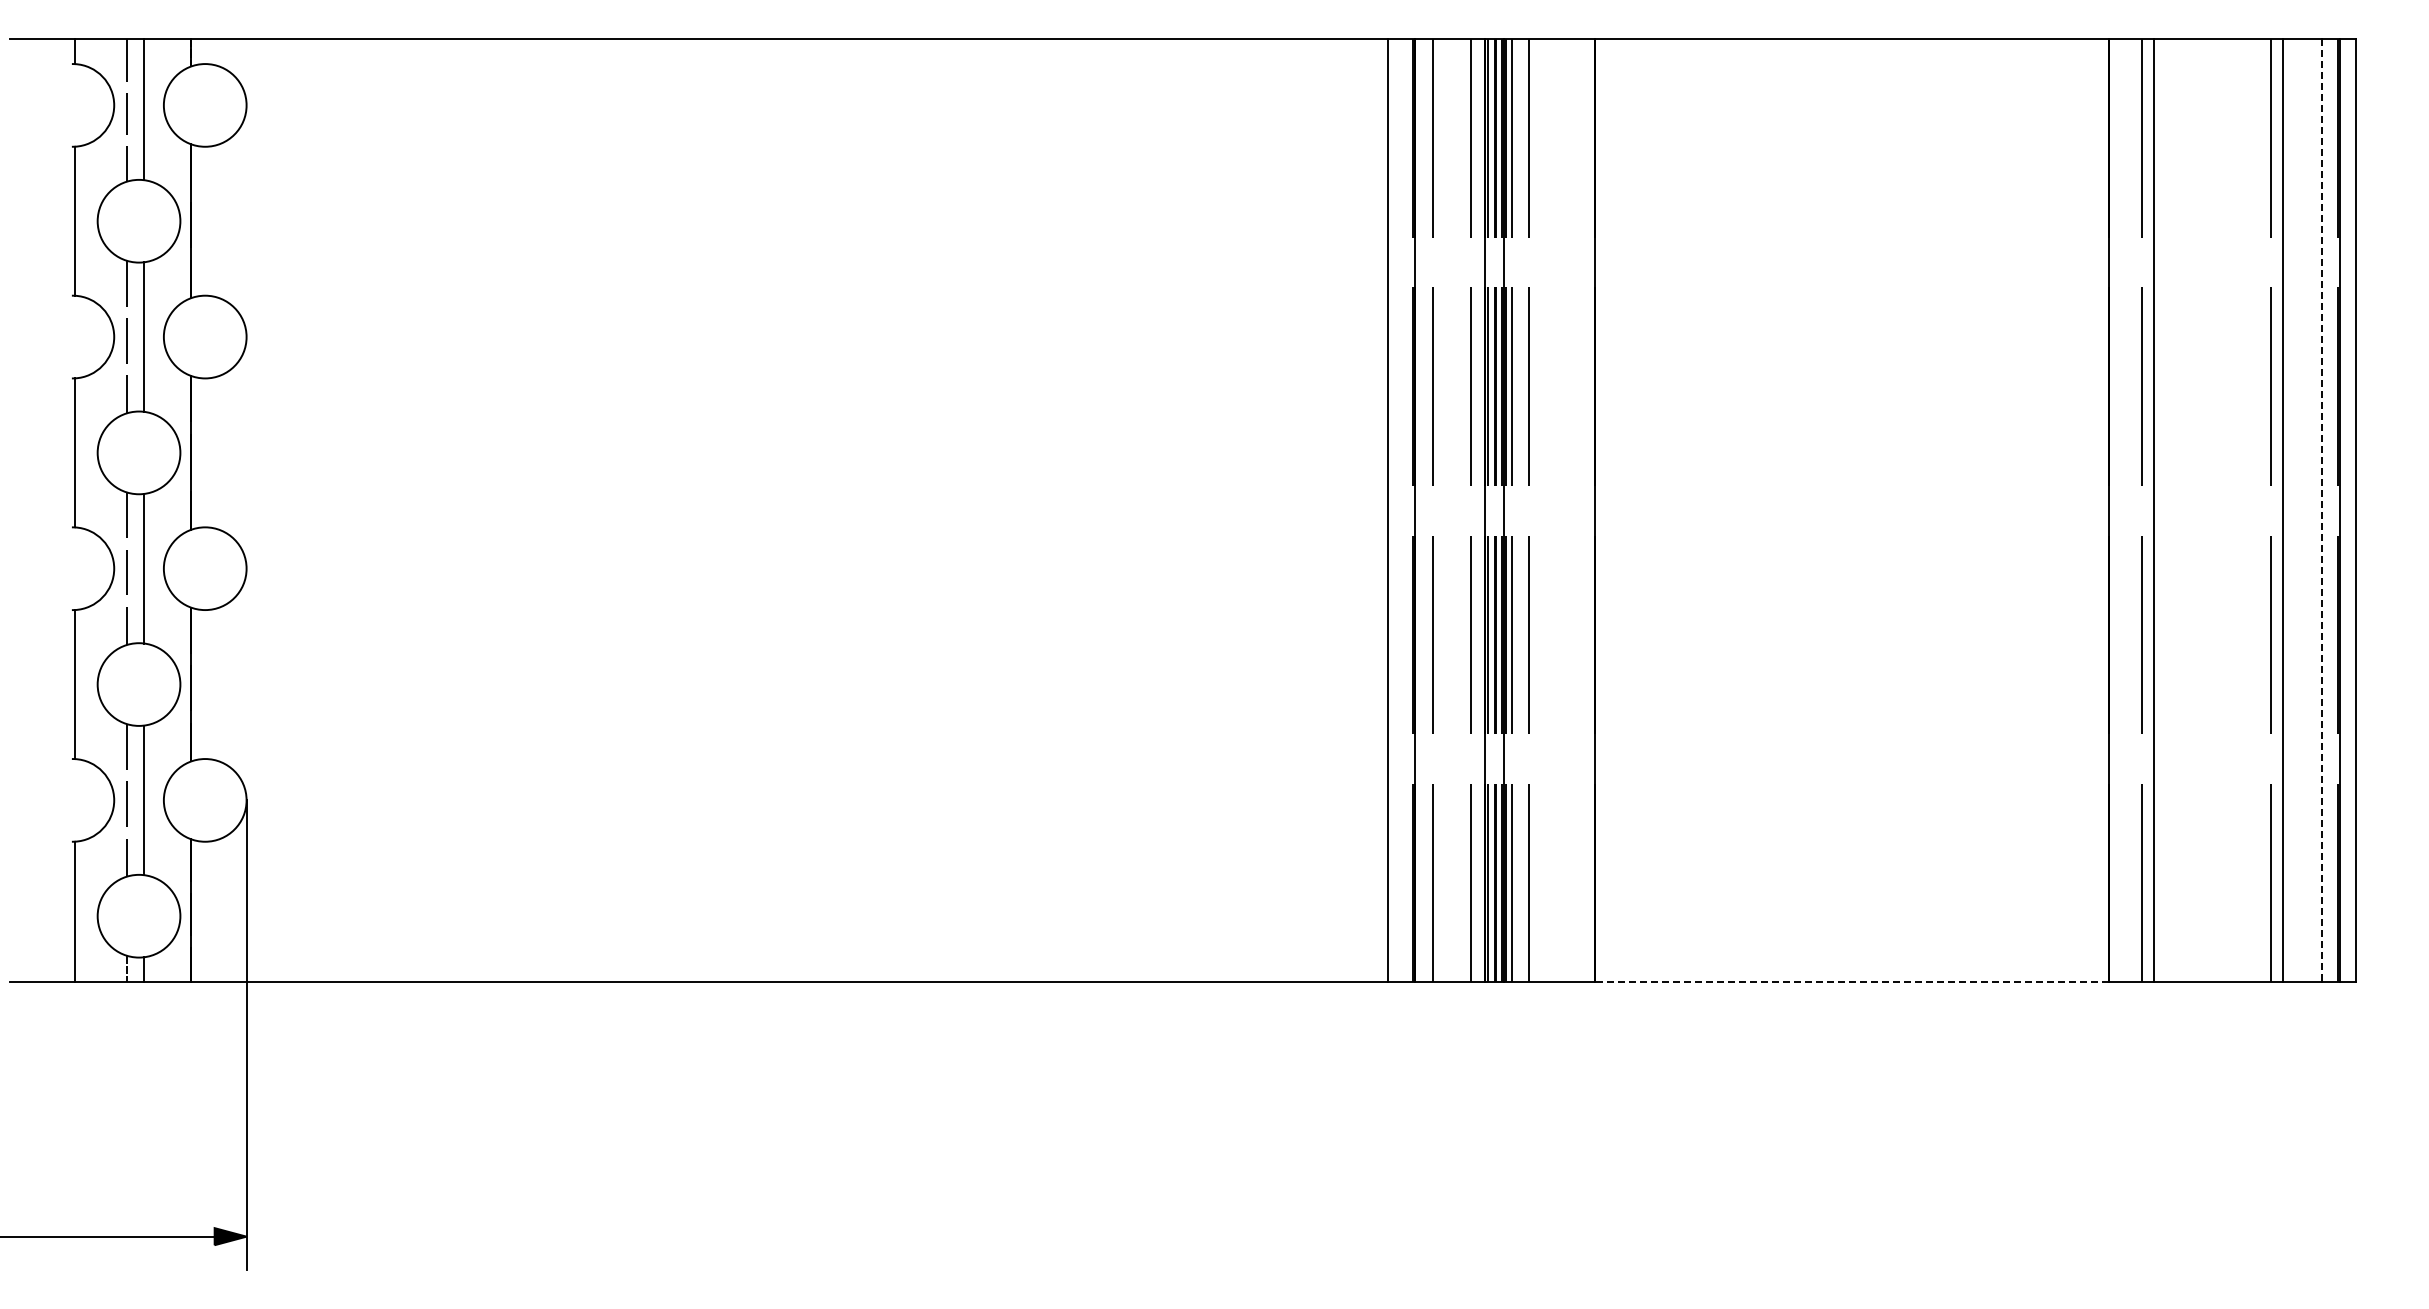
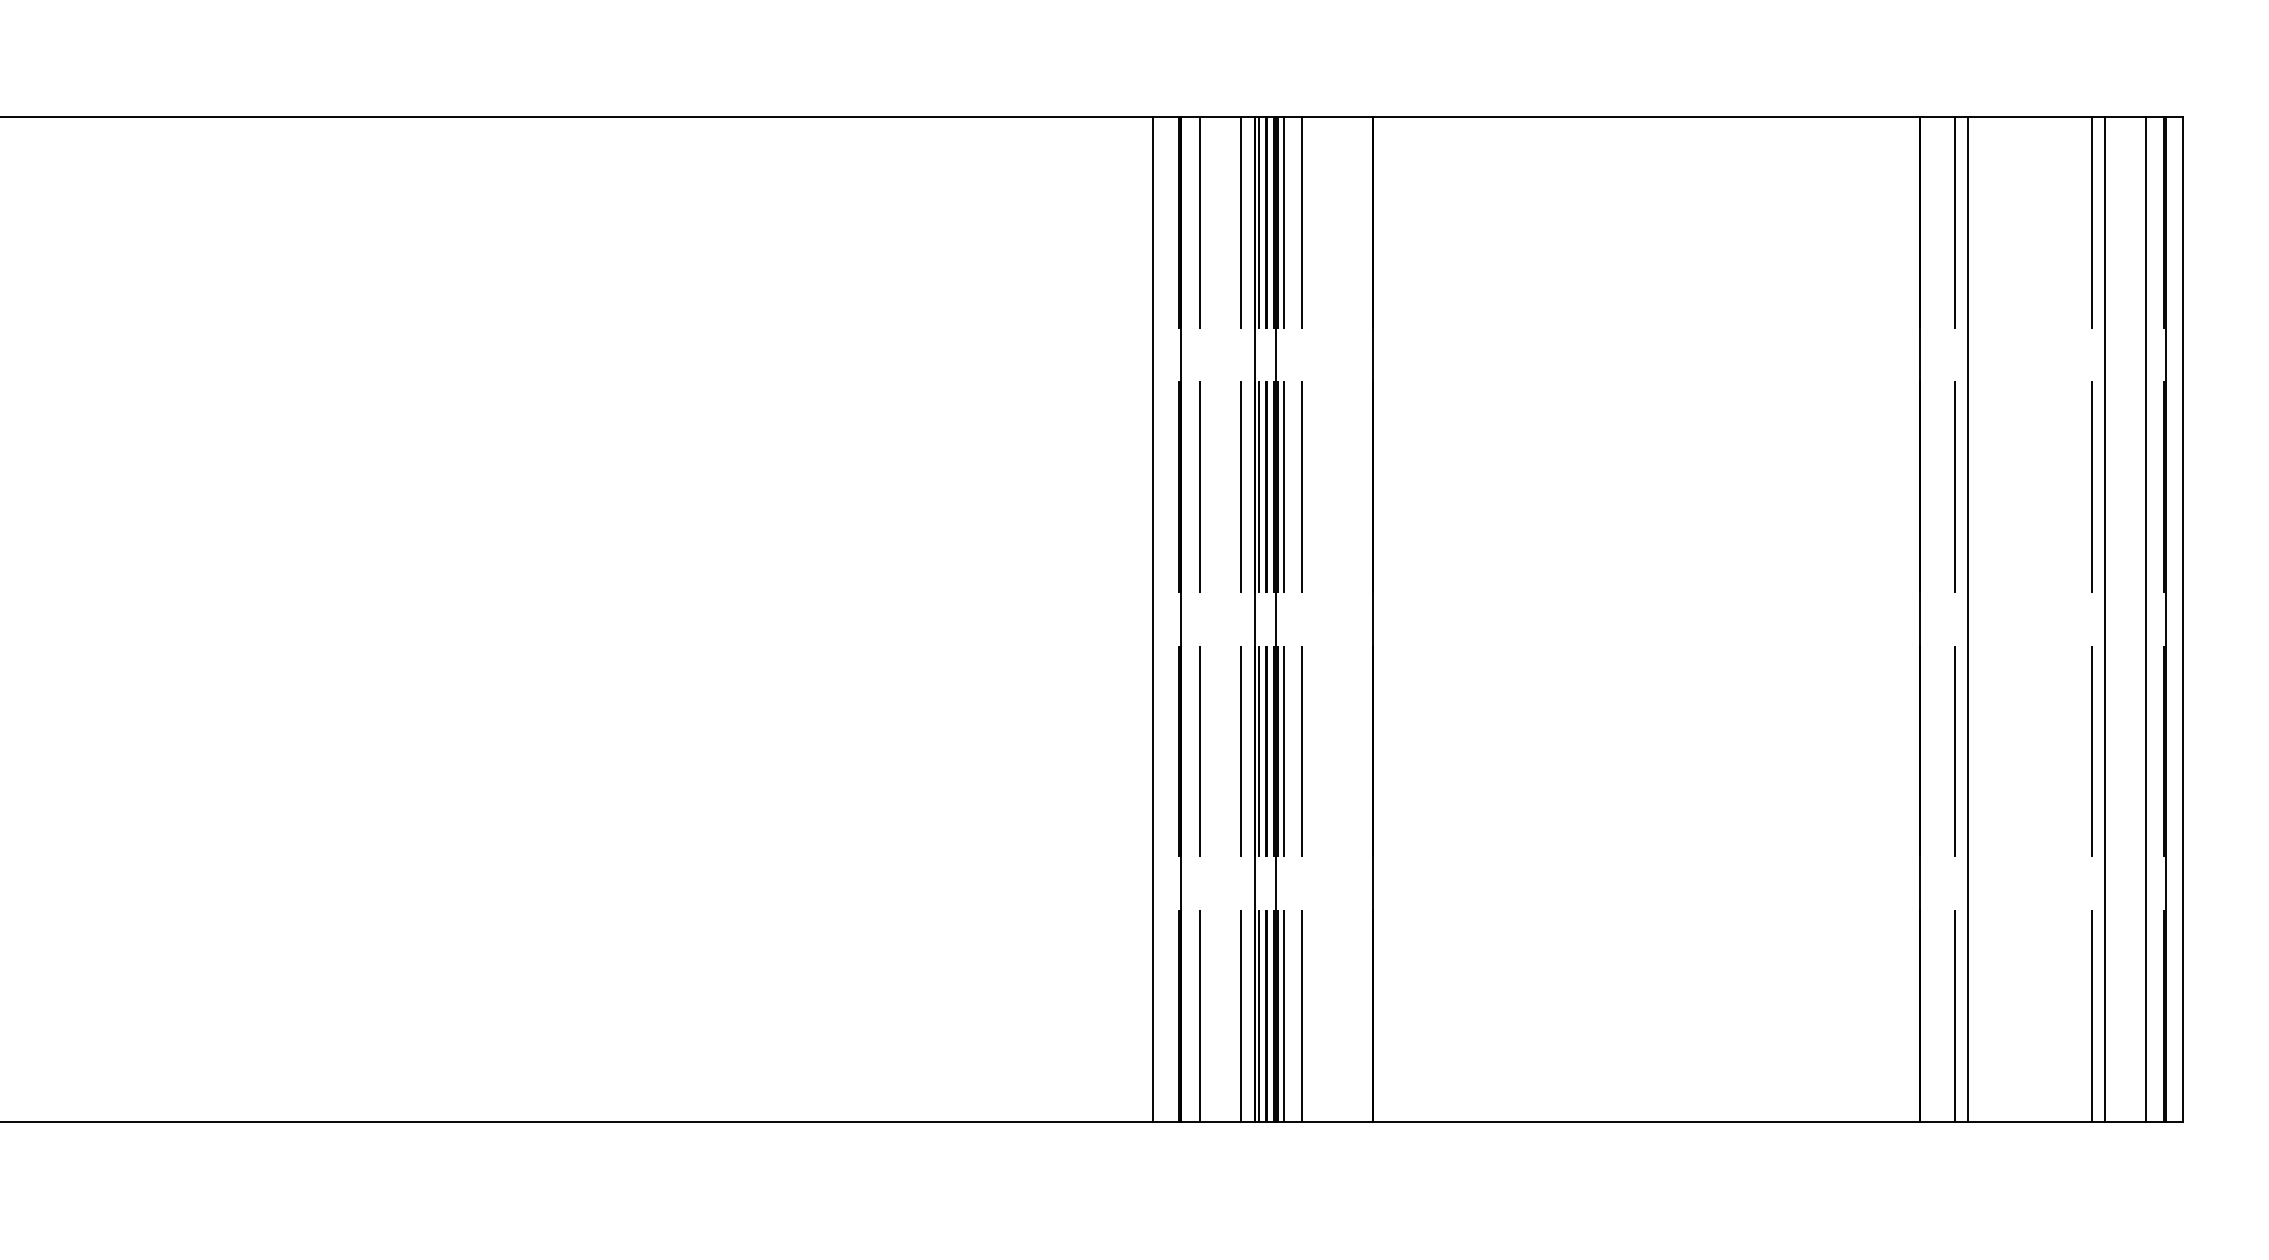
line: (2321, 510) -> (2146, 619), dashed -> solid
line: (1851, 982) -> (1645, 1121), dashed -> solid

